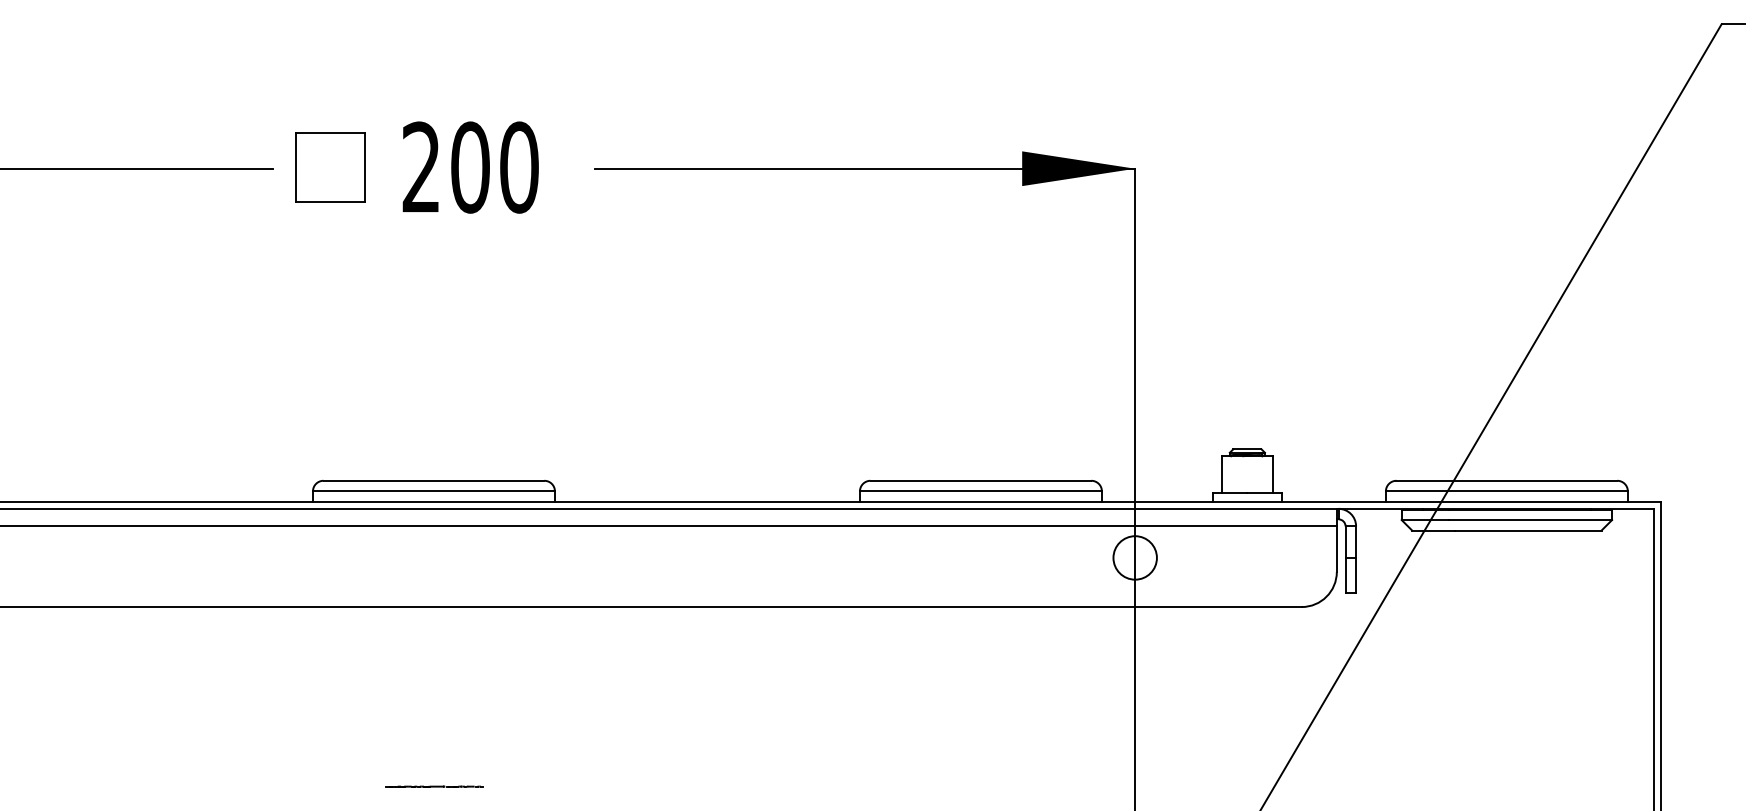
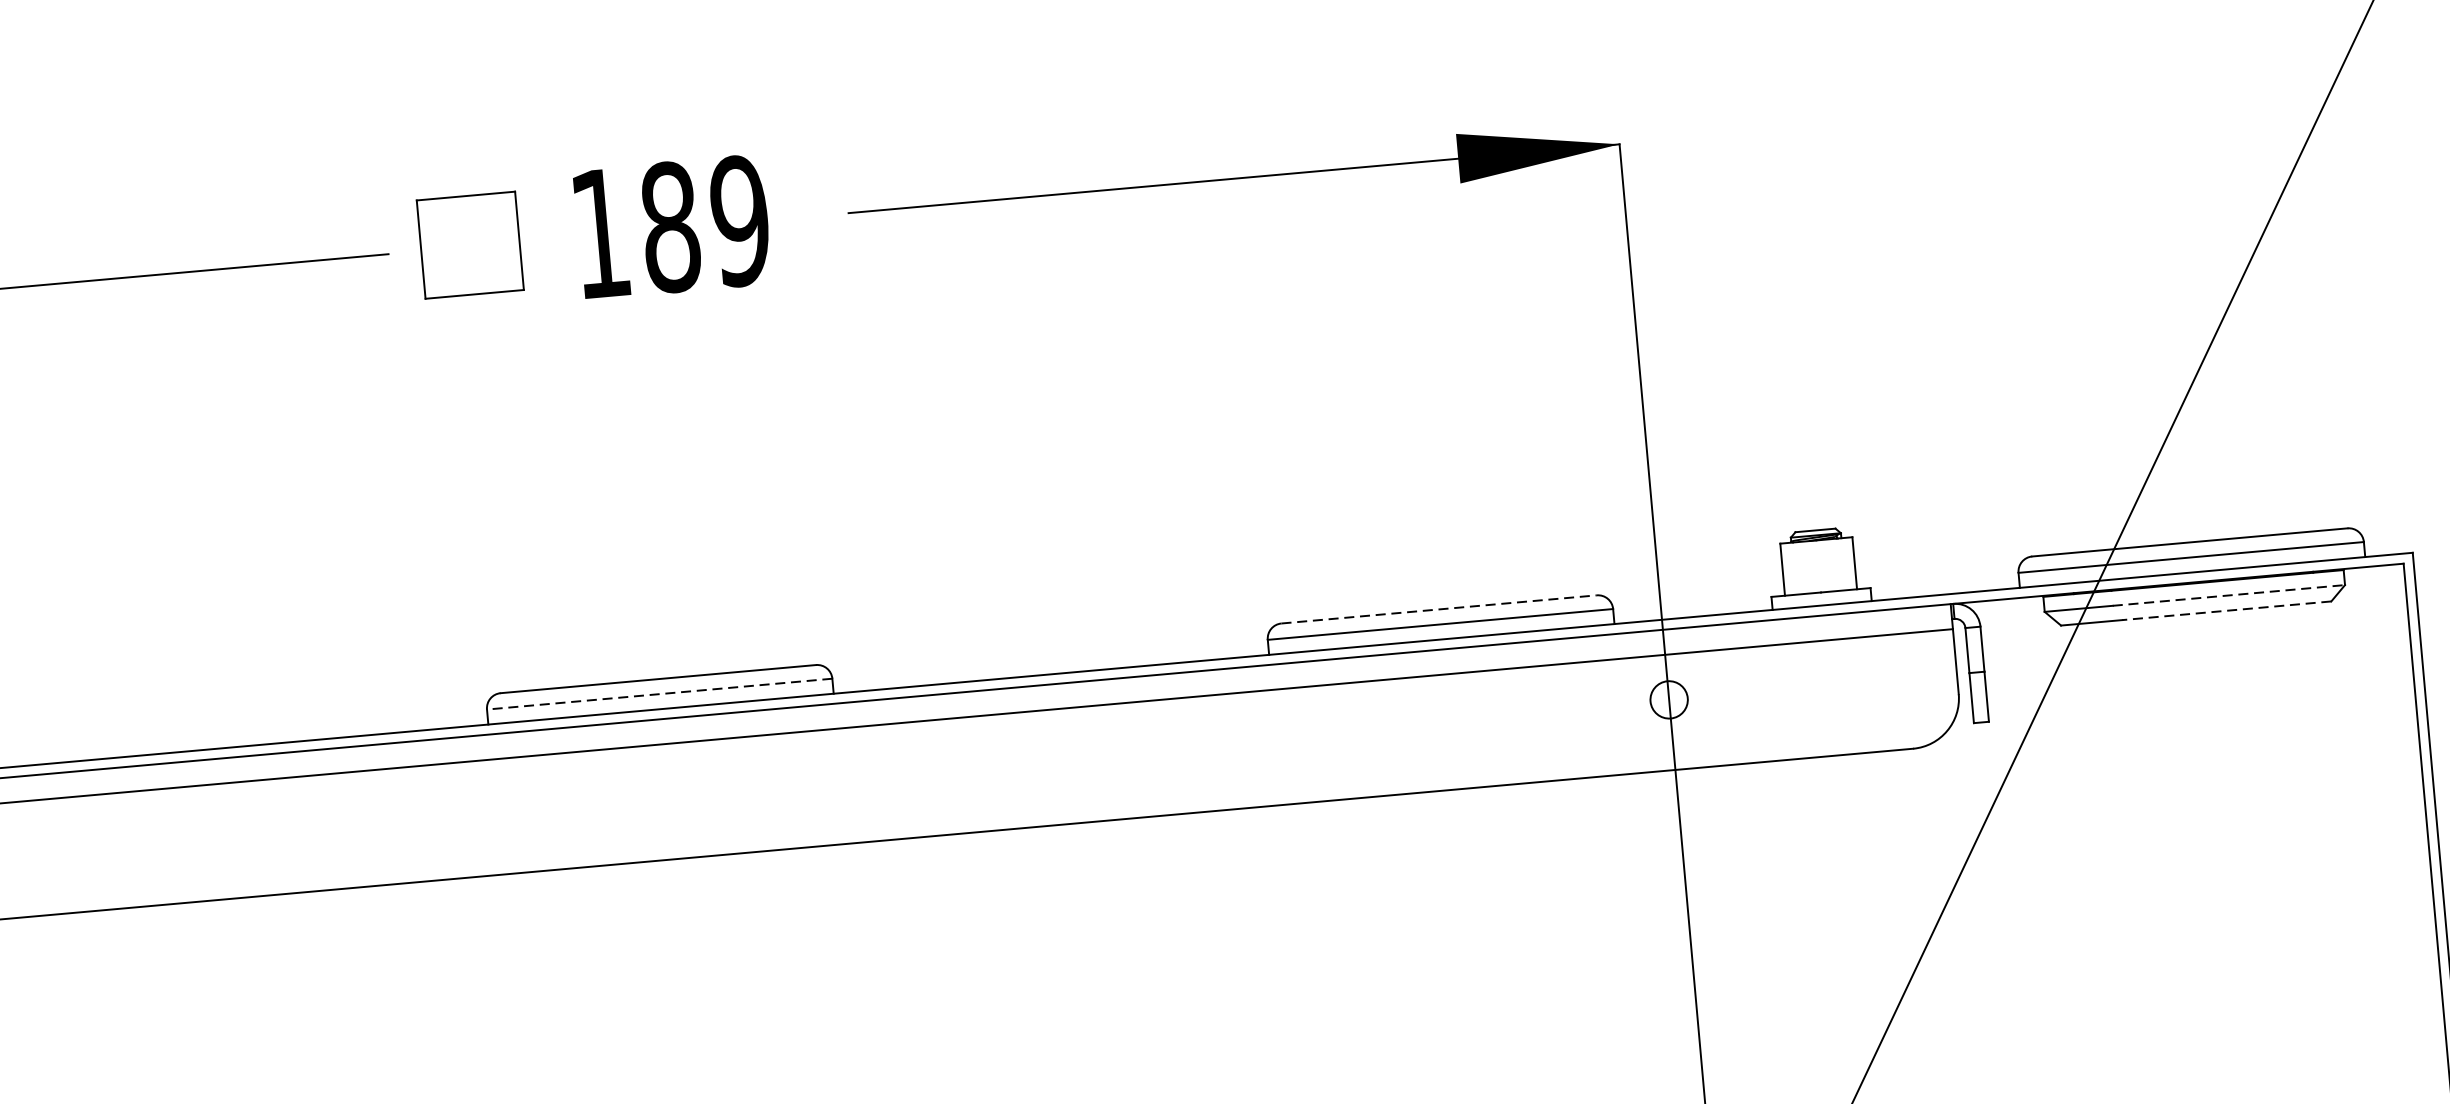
text: (470, 167) -> (670, 227), 200 -> 189
line: (981, 480) -> (1439, 608), solid -> dashed
line: (433, 491) -> (659, 694), solid -> dashed
line: (1531, 520) -> (2230, 595), solid -> dashed
line: (1527, 530) -> (2225, 610), solid -> dashed
circle: (1134, 557) -> (1668, 699), size x0.6

